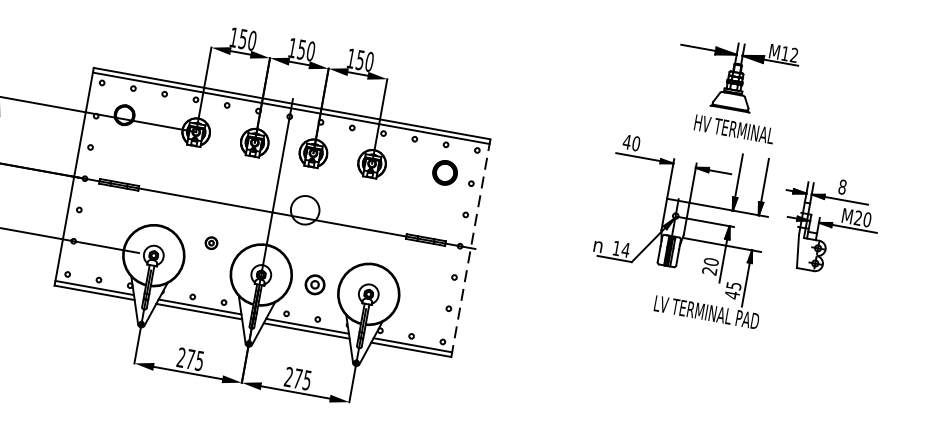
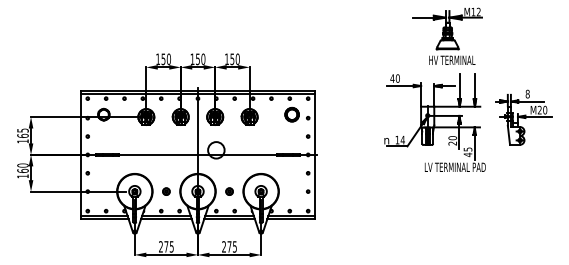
part: (828, 225) -> (523, 117), moved
part: (211, 242) -> (166, 191), moved
line: (471, 247) -> (314, 154), dashed -> solid
part: (314, 284) -> (229, 191), size x0.62

